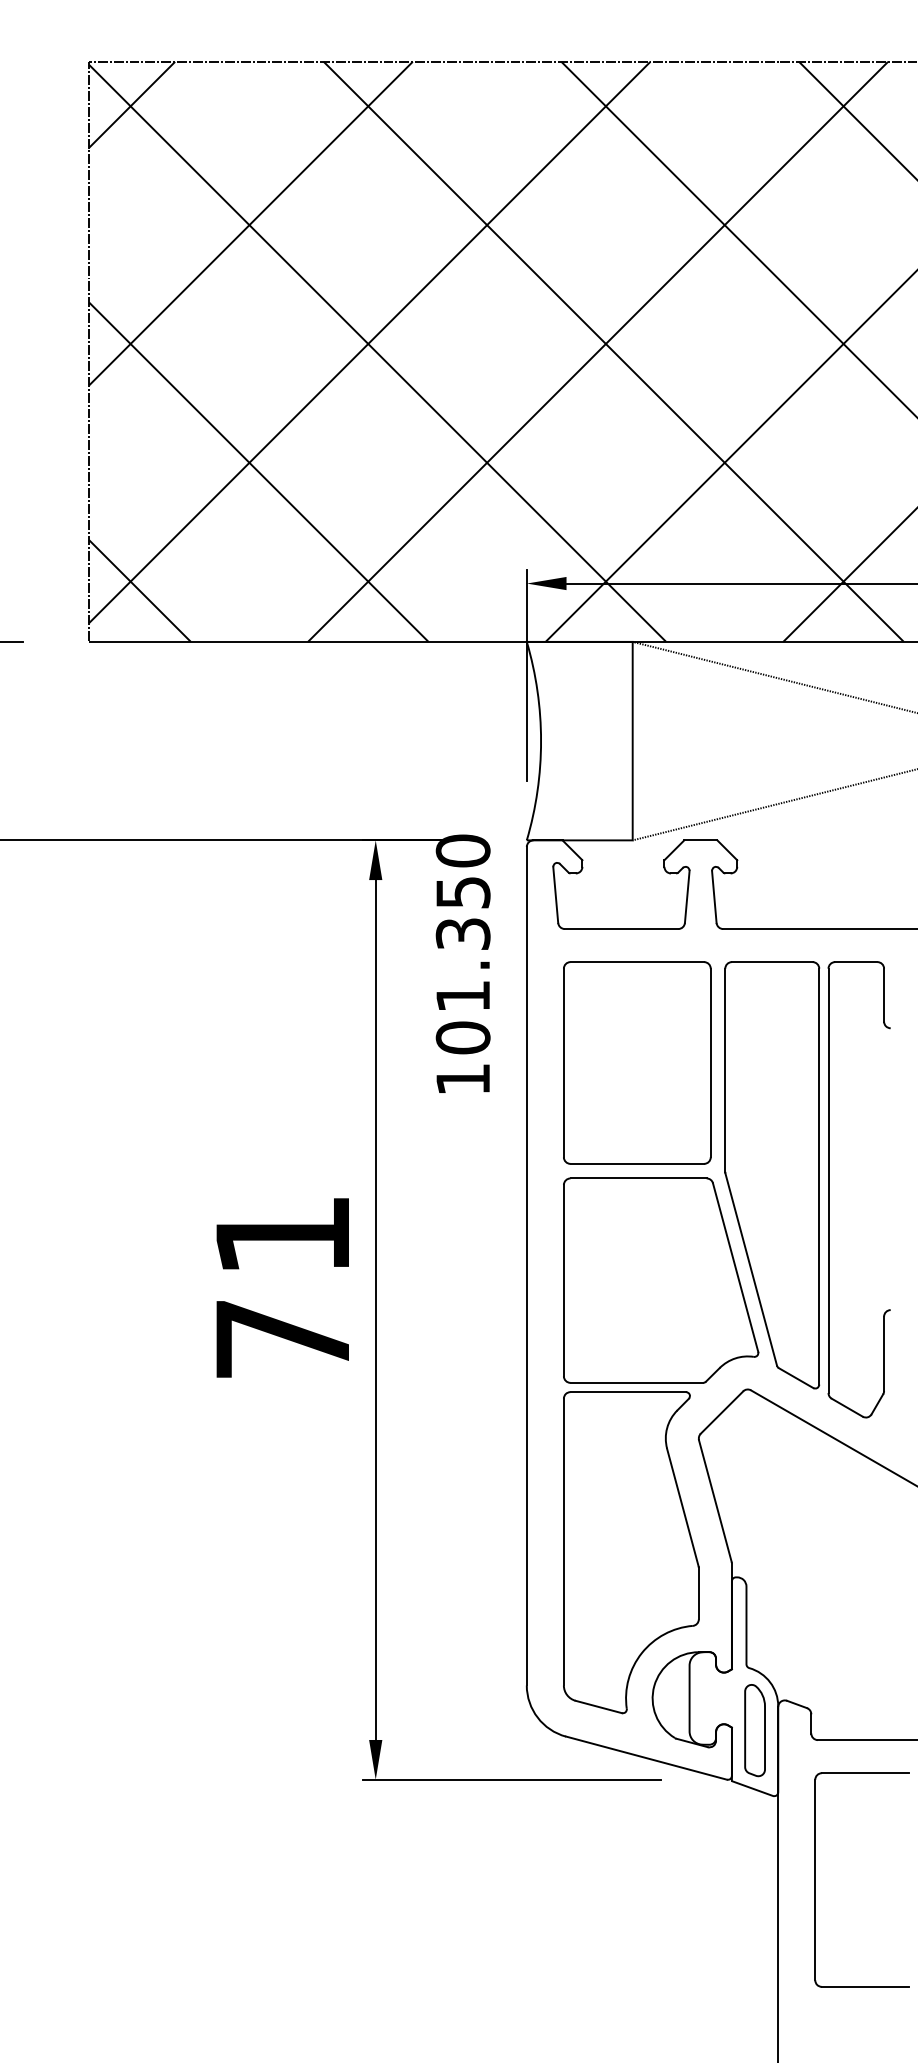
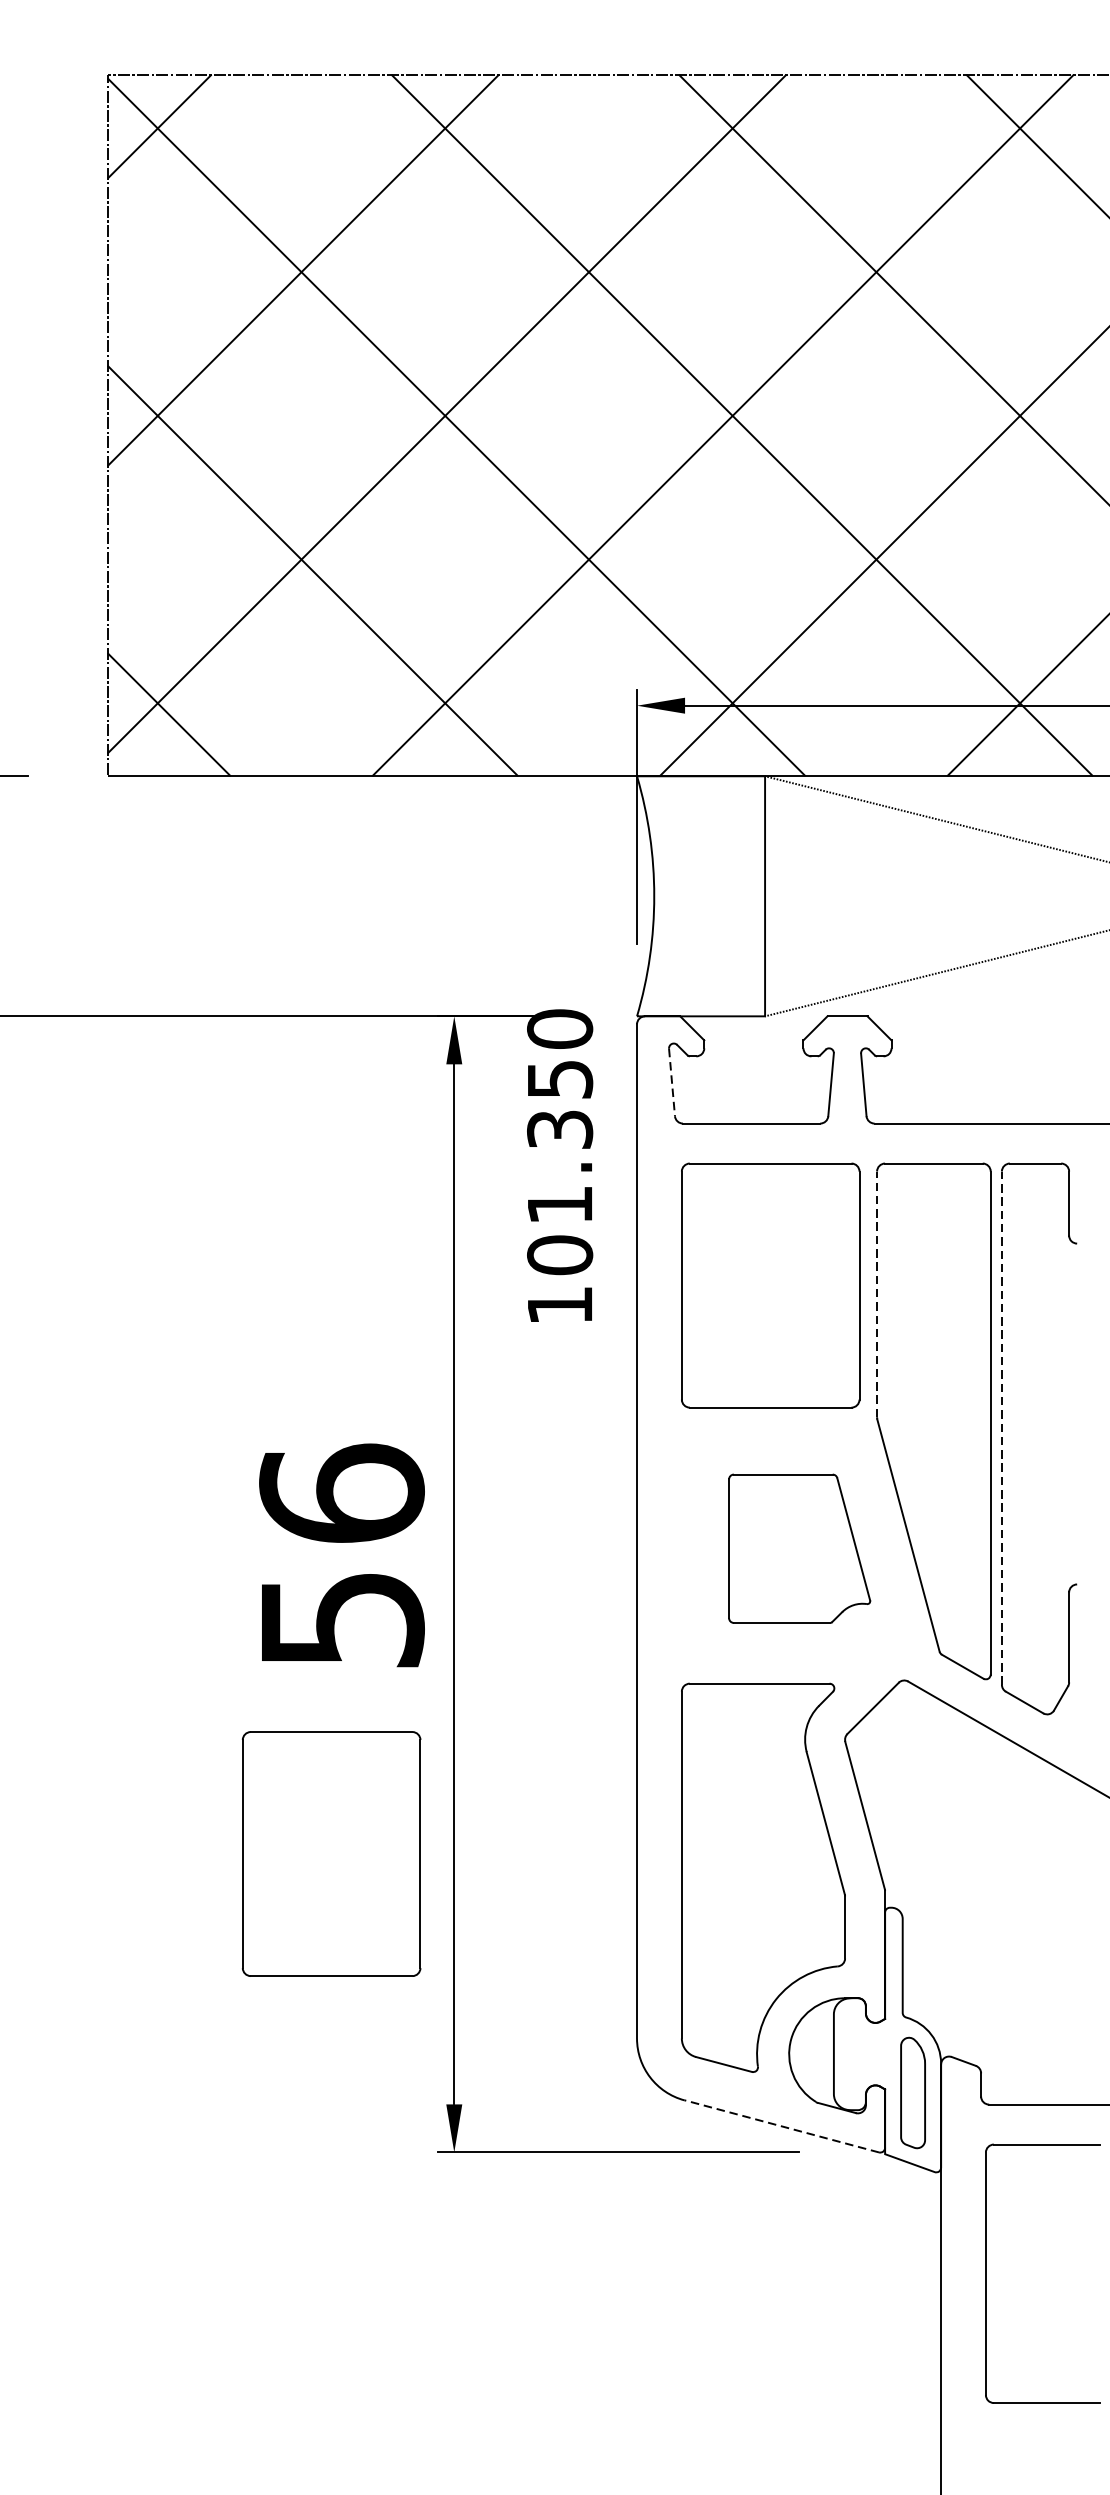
line: (555, 895) -> (671, 1083), solid -> dashed
line: (725, 1070) -> (877, 1294), solid -> dashed
line: (828, 1180) -> (1001, 1427), solid -> dashed
part: (661, 1280) -> (799, 1548), size x0.6
text: (282, 1285) -> (341, 1554), 71 -> 56
part: (274, 1532) -> (331, 1853), added
line: (645, 1757) -> (780, 2125), solid -> dashed

